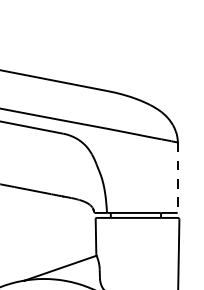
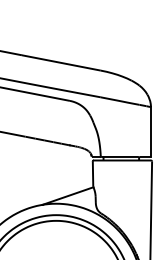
line: (177, 178) -> (150, 132), dashed -> solid

